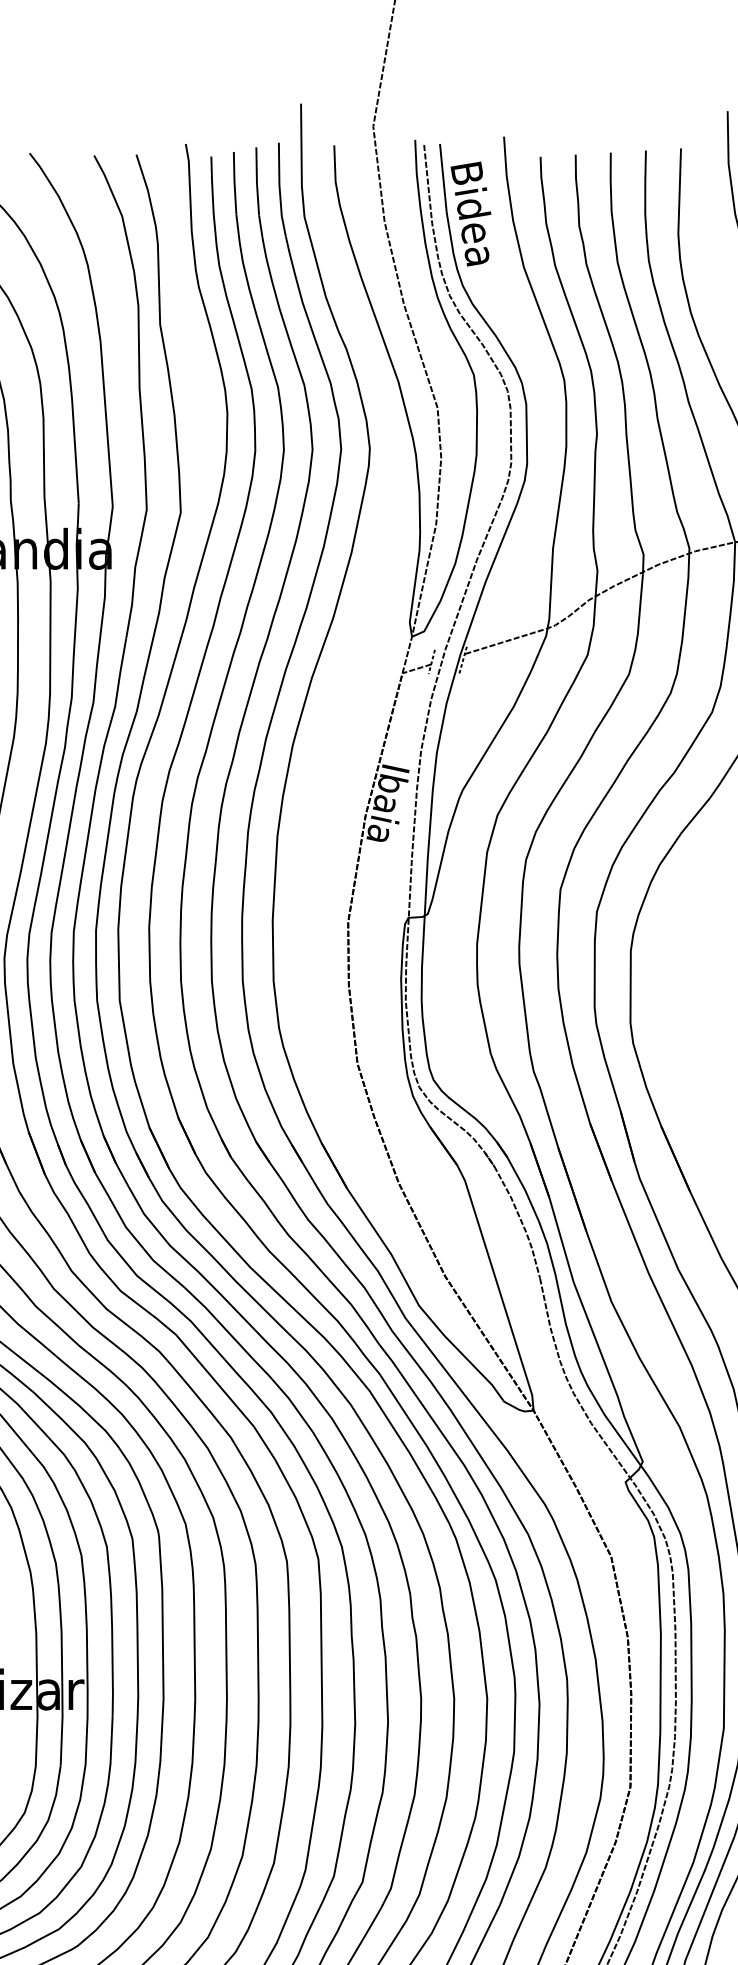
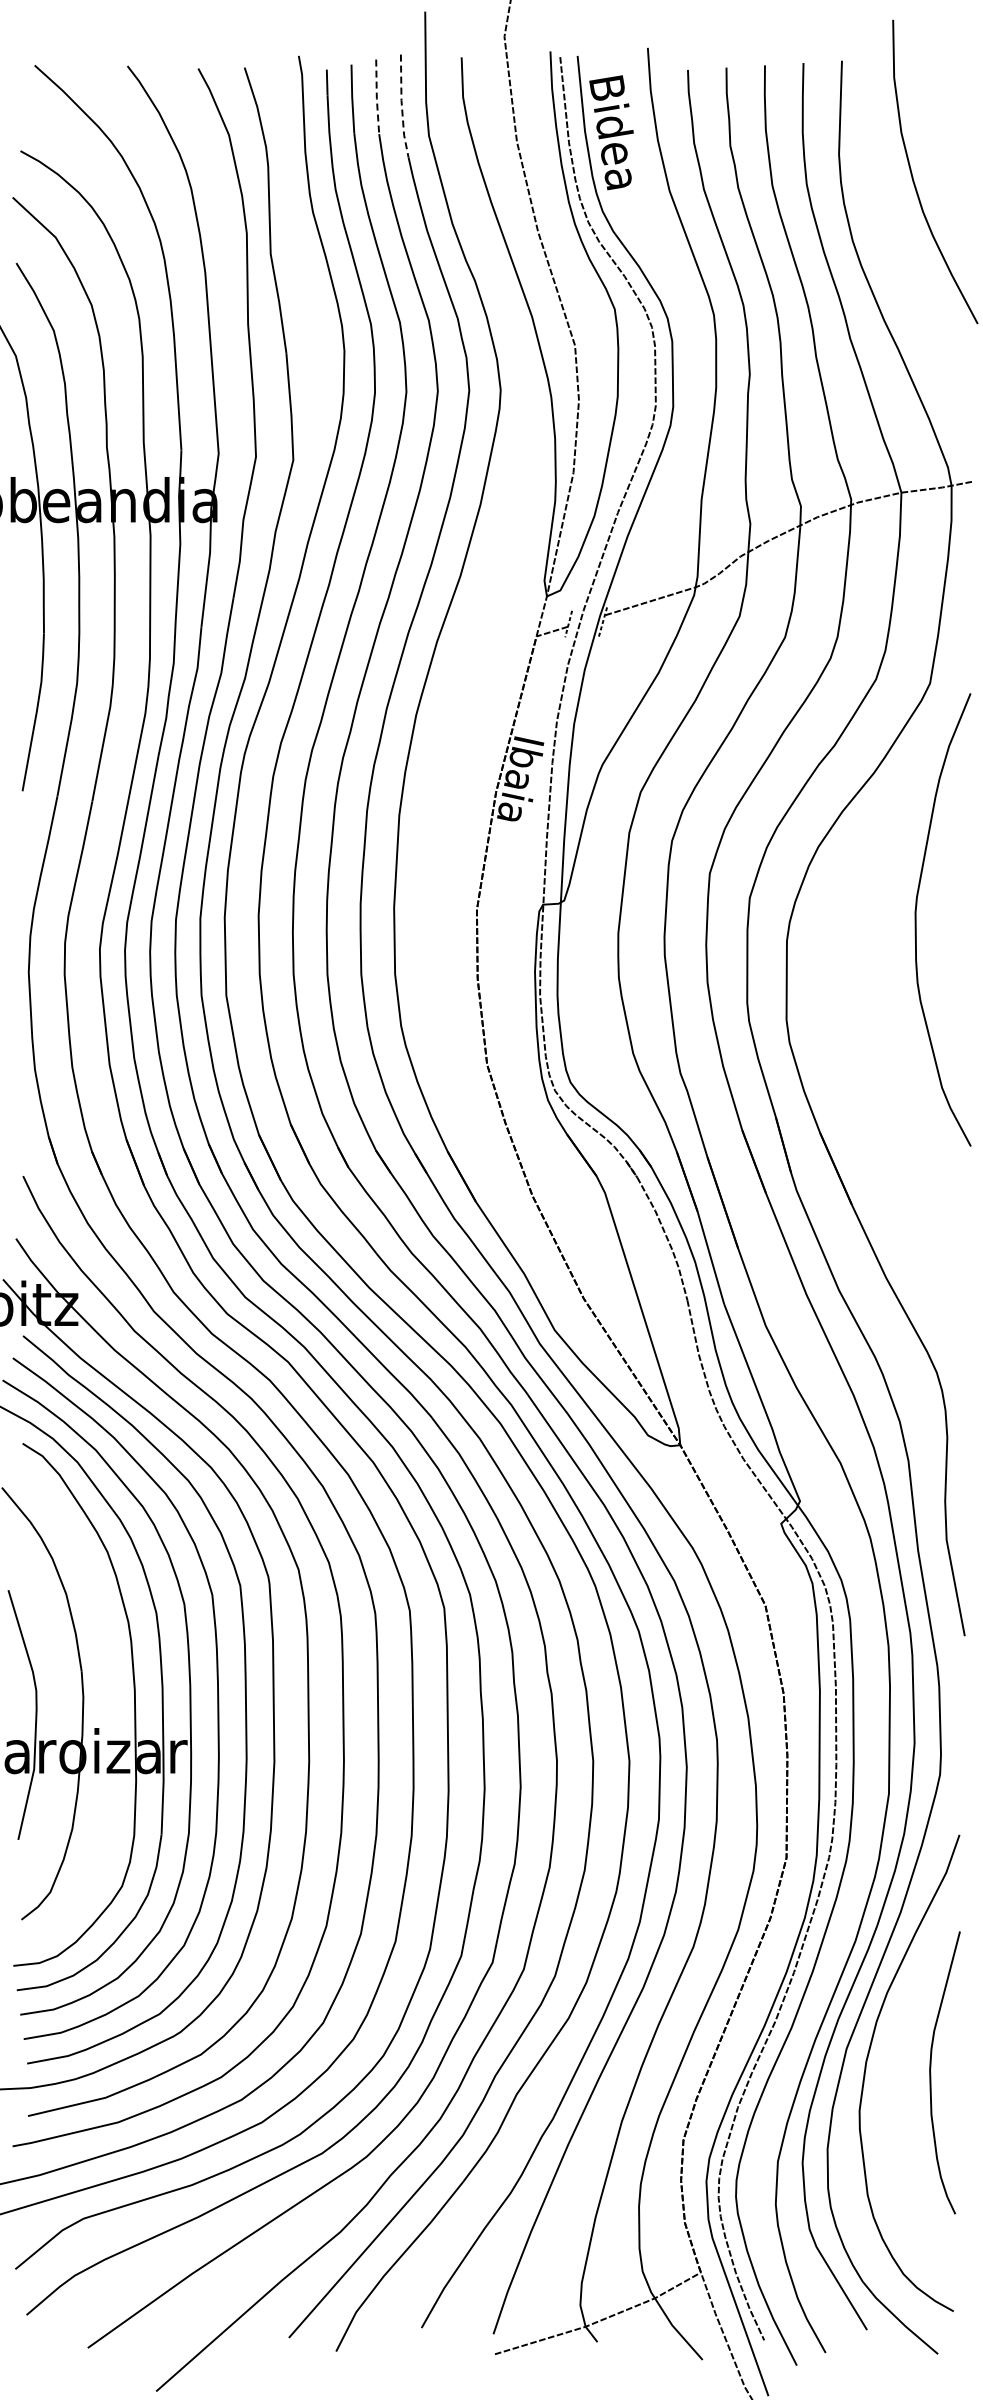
line: (256, 181) -> (376, 97), solid -> dashed
line: (279, 190) -> (401, 106), solid -> dashed

